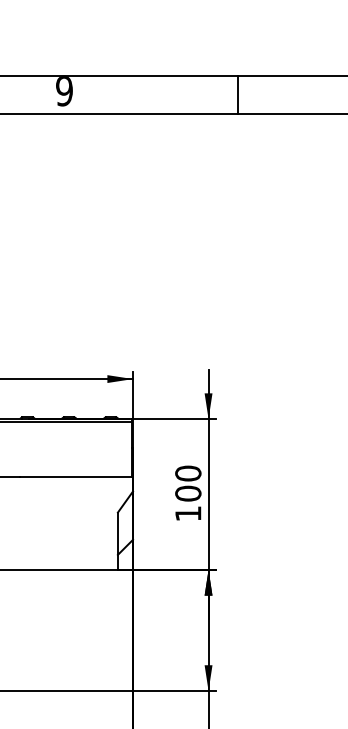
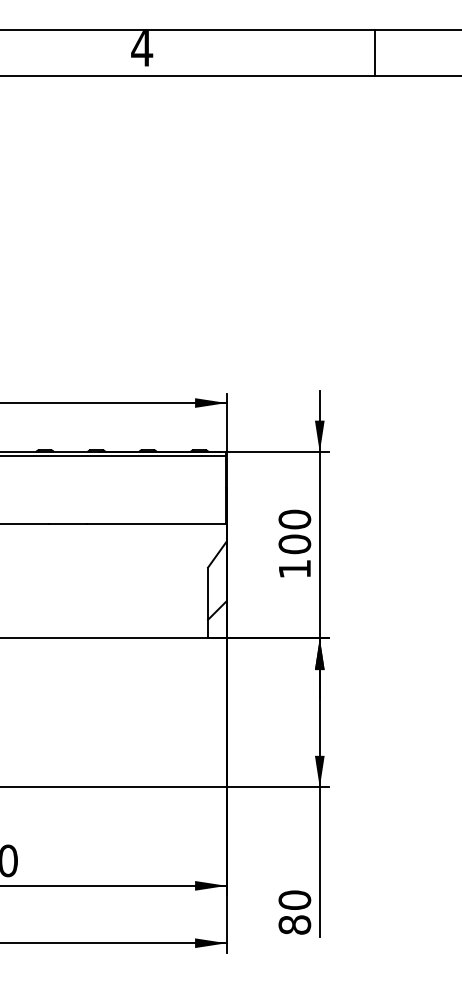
text: (64, 90) -> (142, 47), 9 -> 4
line: (238, 94) -> (375, 52), moved

